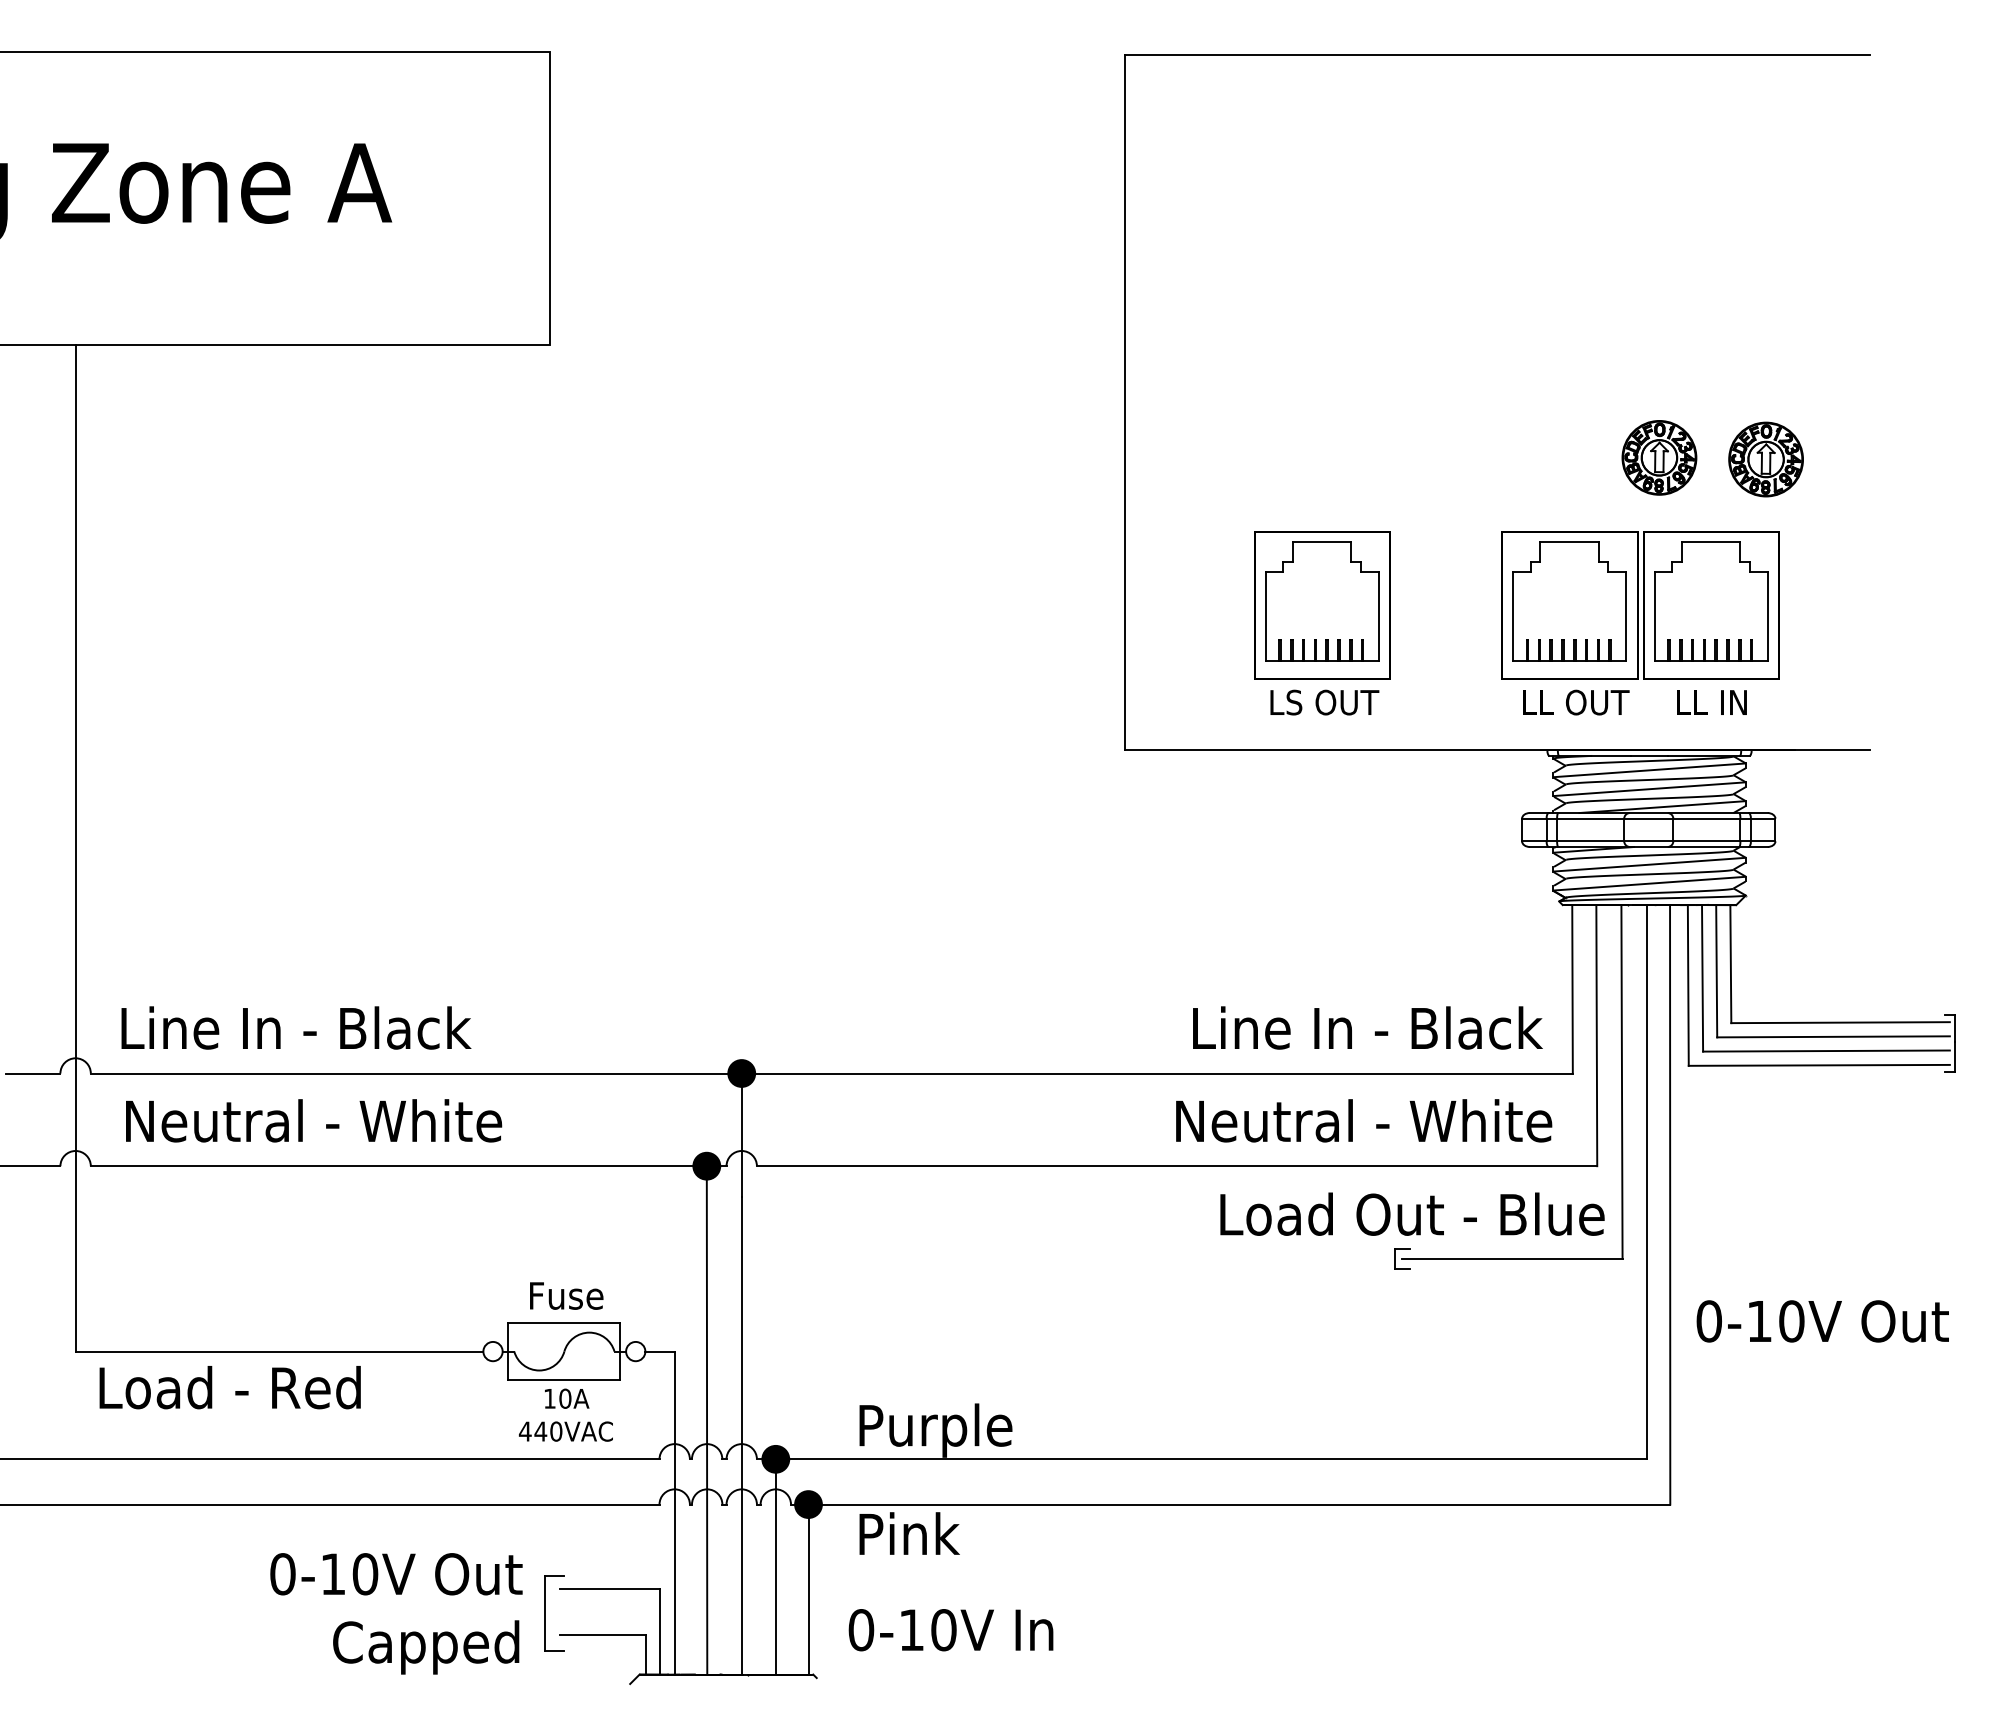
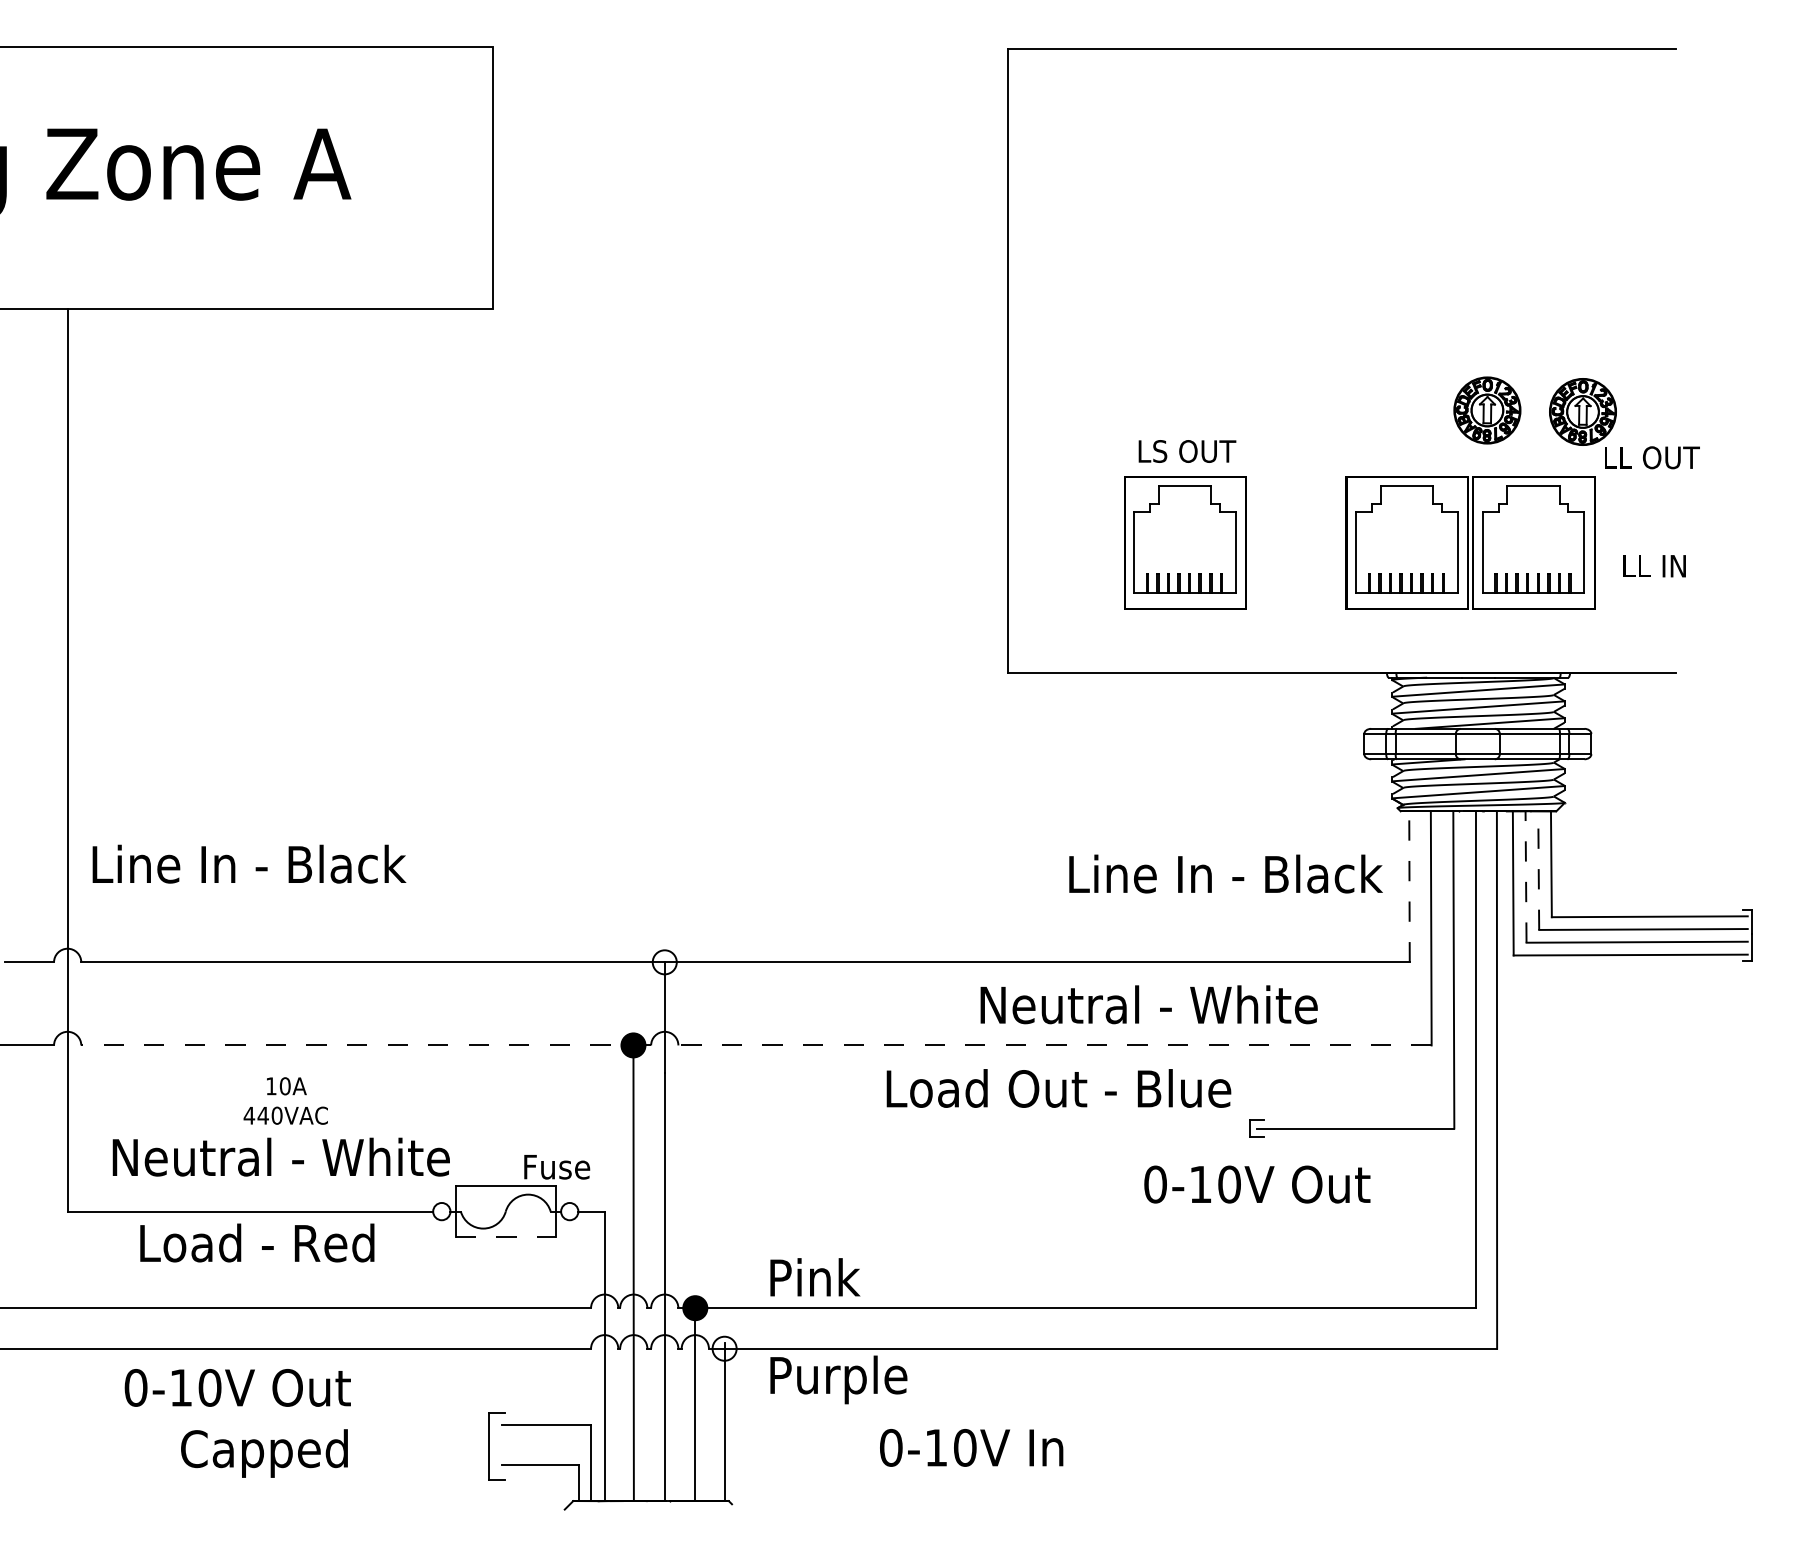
text: (1324, 702) -> (1187, 451), moved
text: (1576, 702) -> (1652, 457), moved
text: (1711, 702) -> (1654, 566), moved
line: (1716, 970) -> (1538, 870), solid -> dashed
line: (1702, 977) -> (1525, 876), solid -> dashed
line: (1572, 988) -> (1409, 886), solid -> dashed
text: (296, 1027) -> (249, 863), moved
text: (1367, 1027) -> (1225, 873), moved
fill: (741, 1073) -> (664, 962), removed
text: (314, 1120) -> (281, 1156), moved
text: (1364, 1120) -> (1149, 1004), moved
line: (408, 1166) -> (366, 1045), solid -> dashed
line: (1176, 1166) -> (1054, 1045), solid -> dashed
text: (1412, 1213) -> (1058, 1087), moved
text: (566, 1295) -> (556, 1166), moved
text: (1822, 1321) -> (1257, 1184), moved
line: (564, 1379) -> (505, 1236), solid -> dashed
text: (229, 1387) -> (256, 1242), moved
text: (565, 1414) -> (285, 1100), moved
text: (950, 1430) -> (851, 1282), Purple -> Pink
fill: (808, 1504) -> (724, 1348), removed
text: (950, 1539) -> (851, 1380), Pink -> Purple
text: (396, 1613) -> (237, 1423), moved
text: (950, 1630) -> (971, 1448), moved

